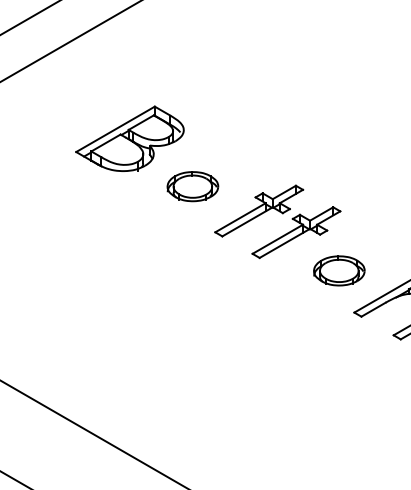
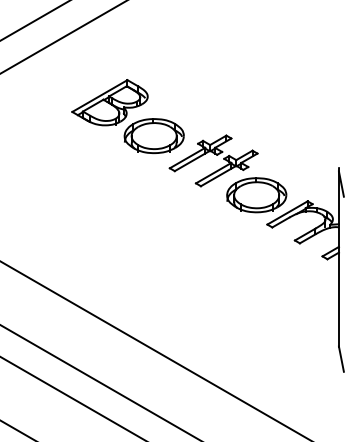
part: (191, 187) -> (153, 136), size x1.67
part: (338, 271) -> (256, 195), size x1.67

